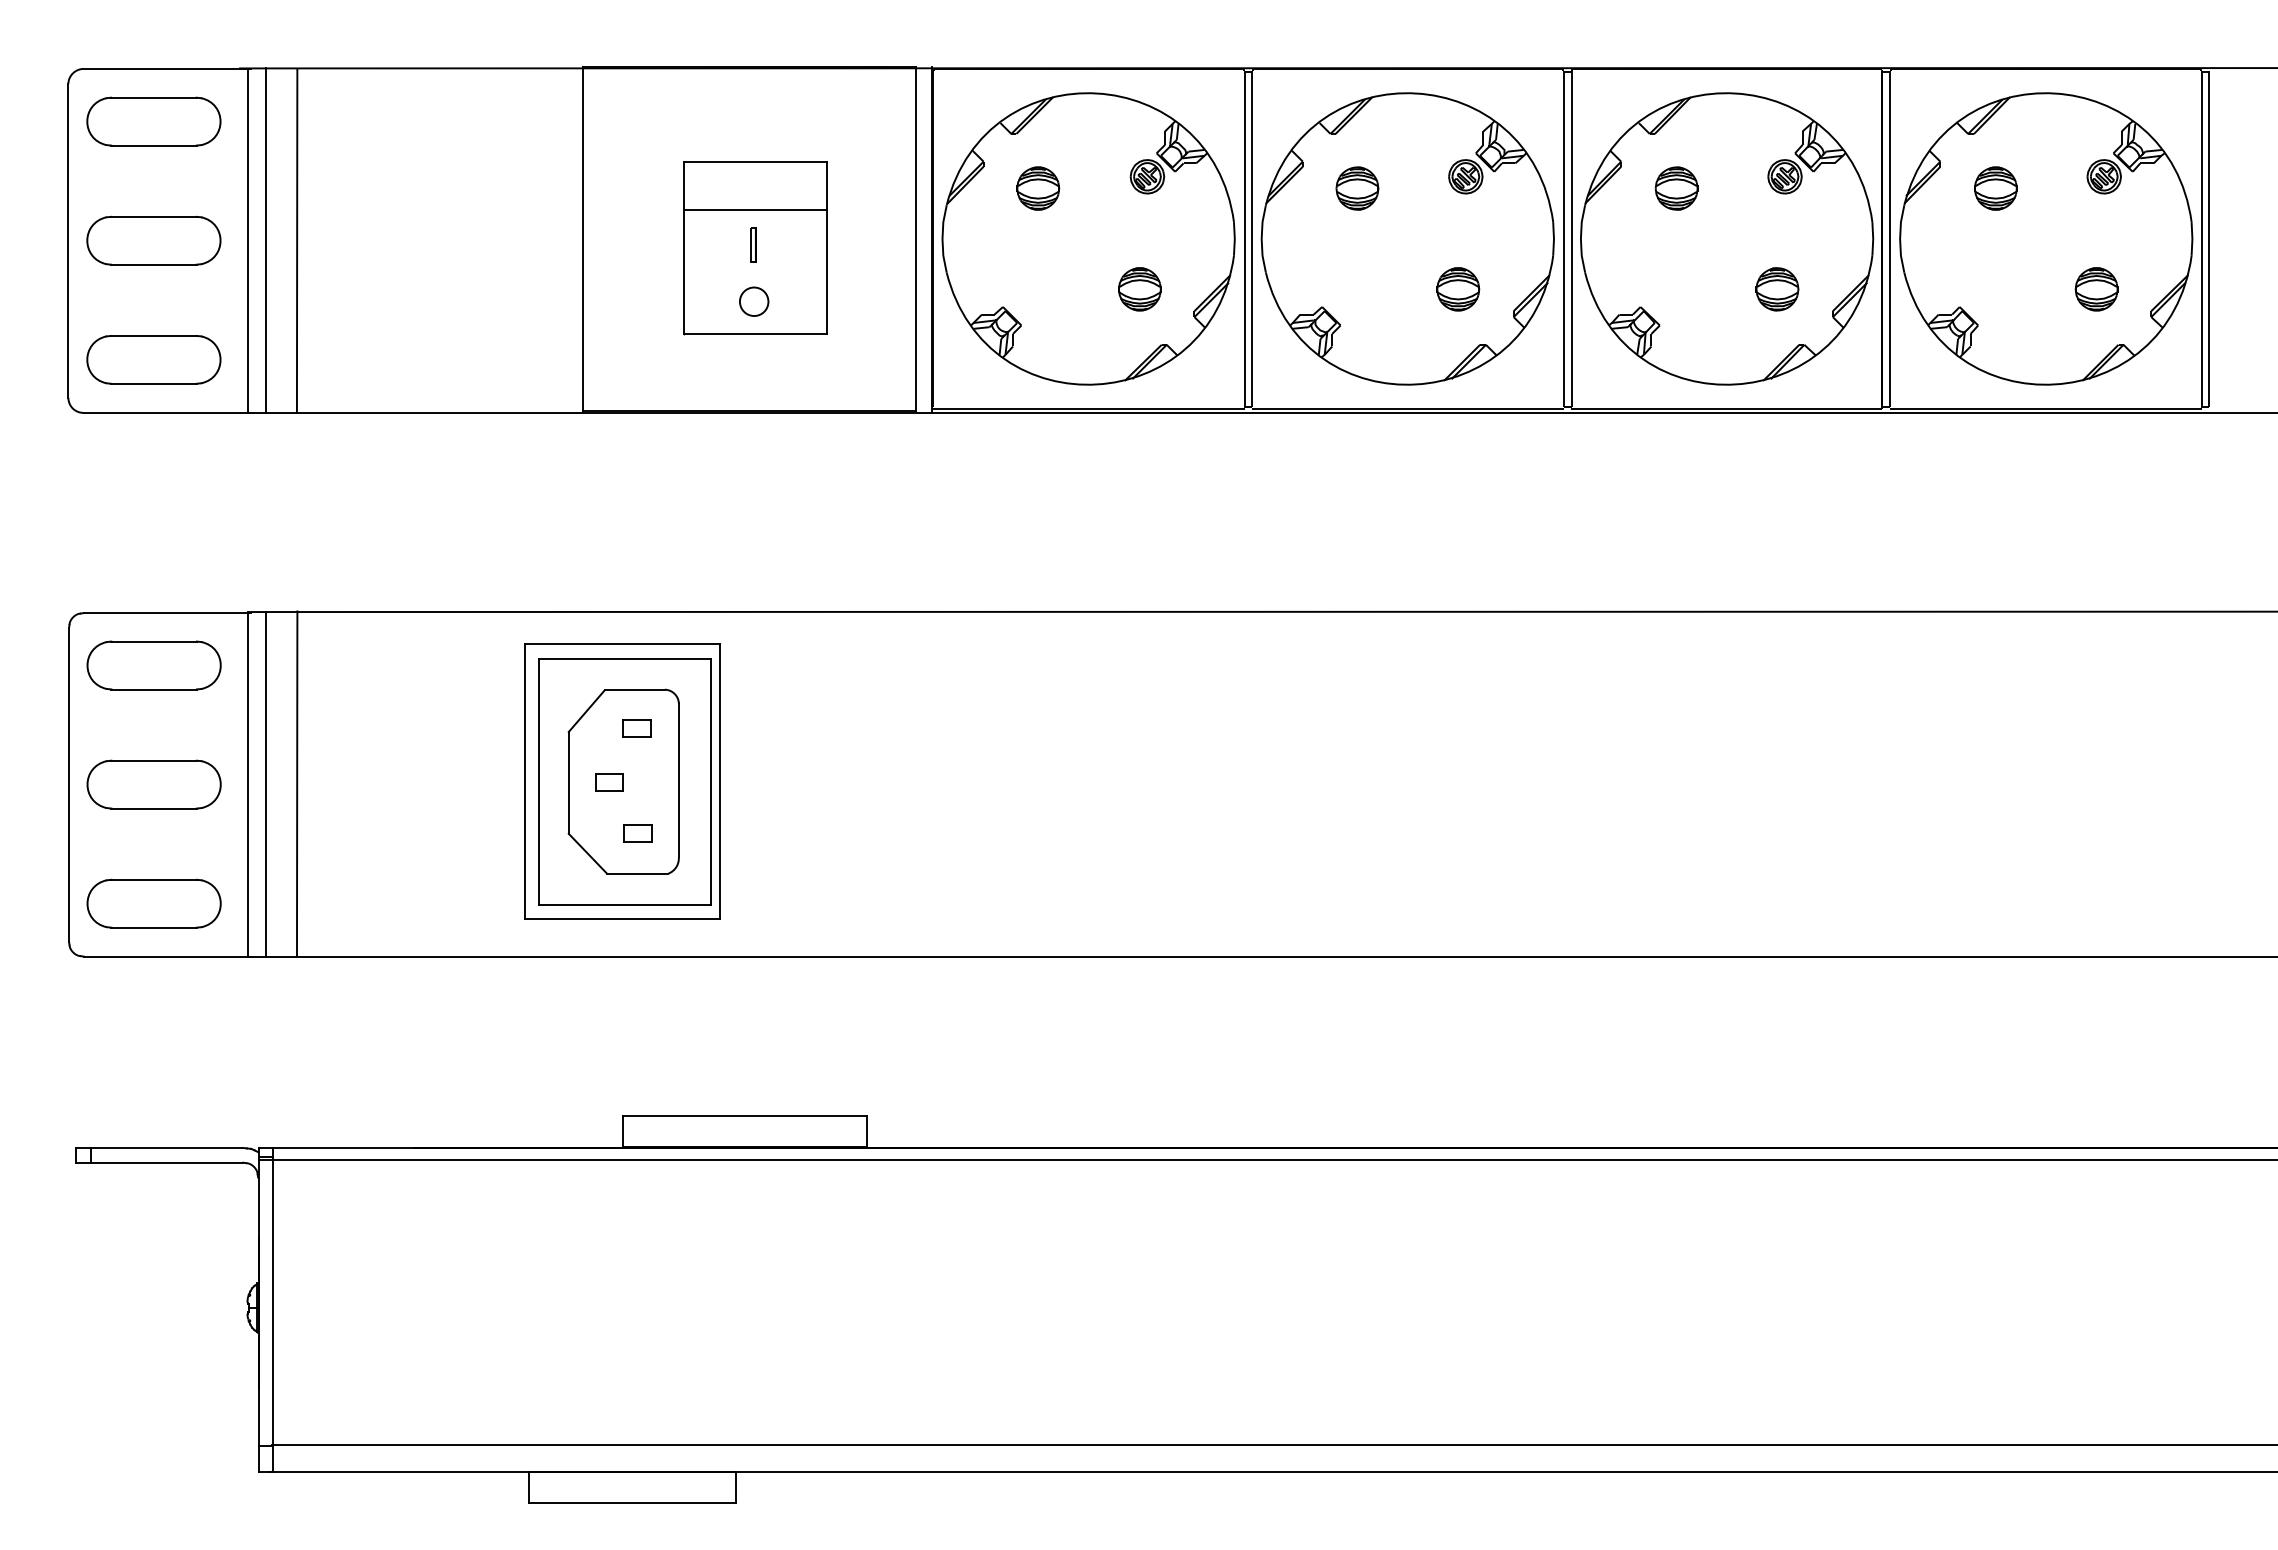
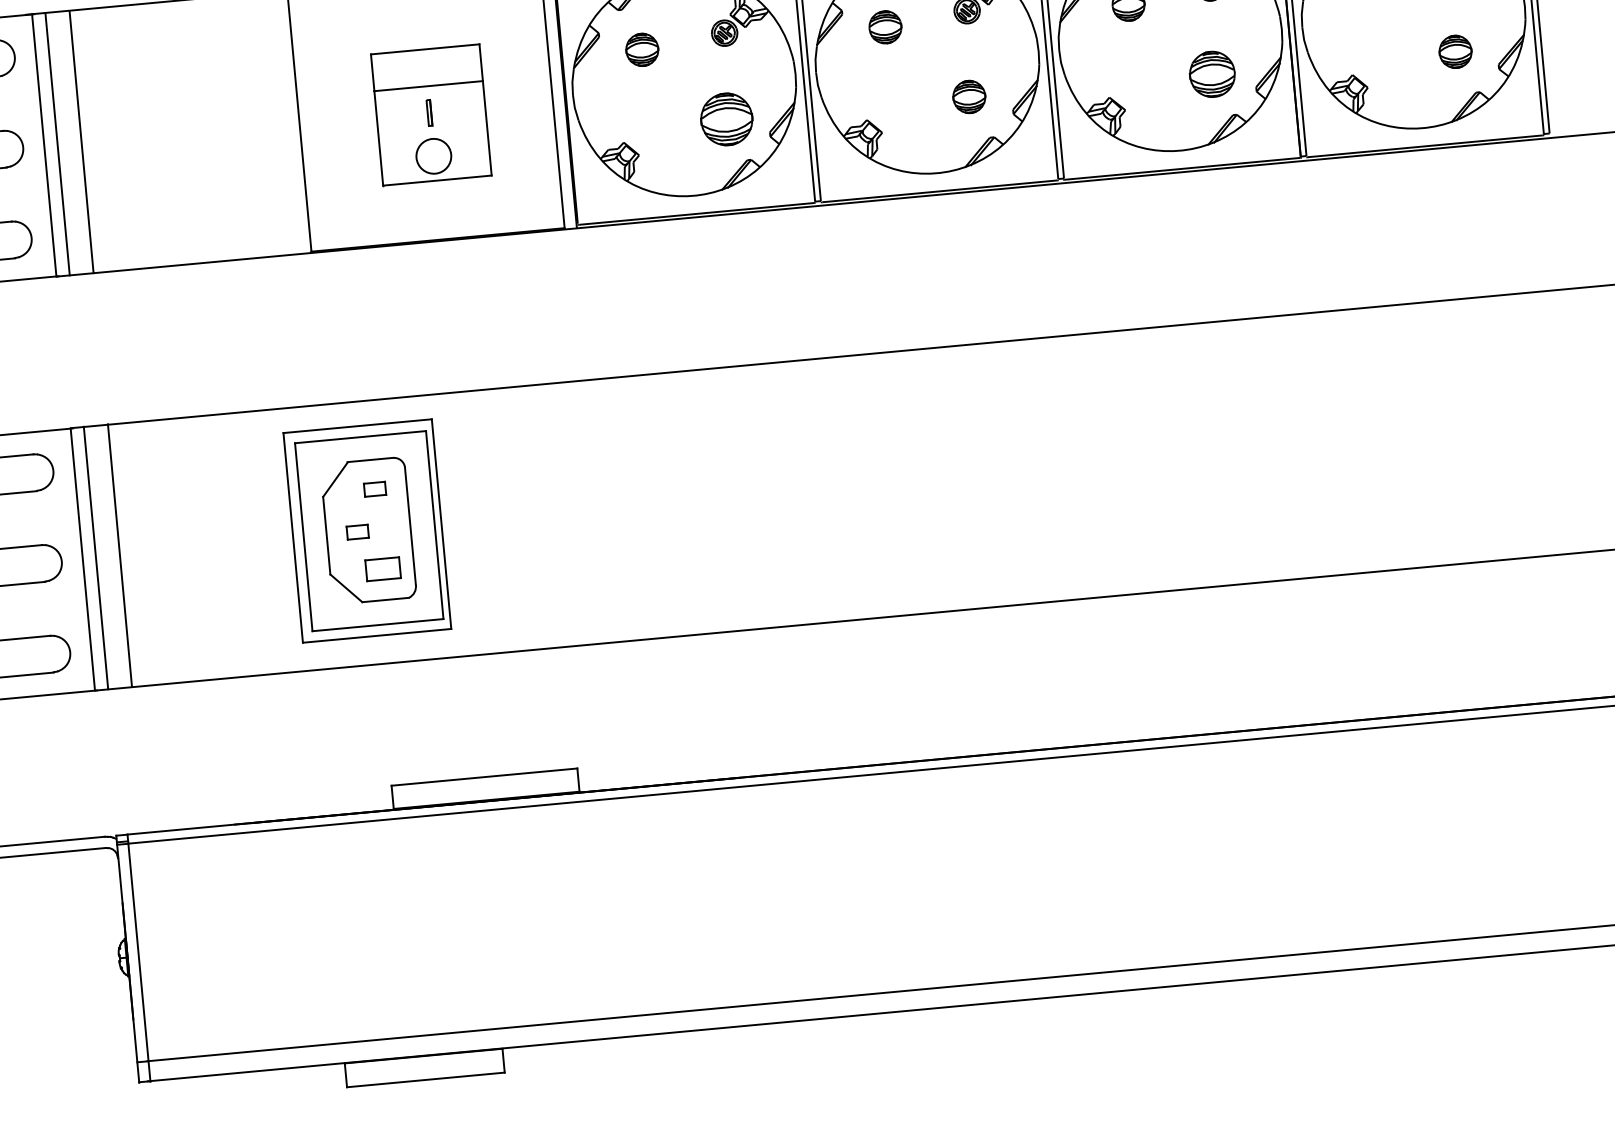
part: (1139, 289) -> (726, 119), size x1.6
part: (1777, 289) -> (1212, 74), size x1.4
part: (754, 301) -> (434, 155), size x1.6
part: (637, 833) -> (382, 569), size x1.6

